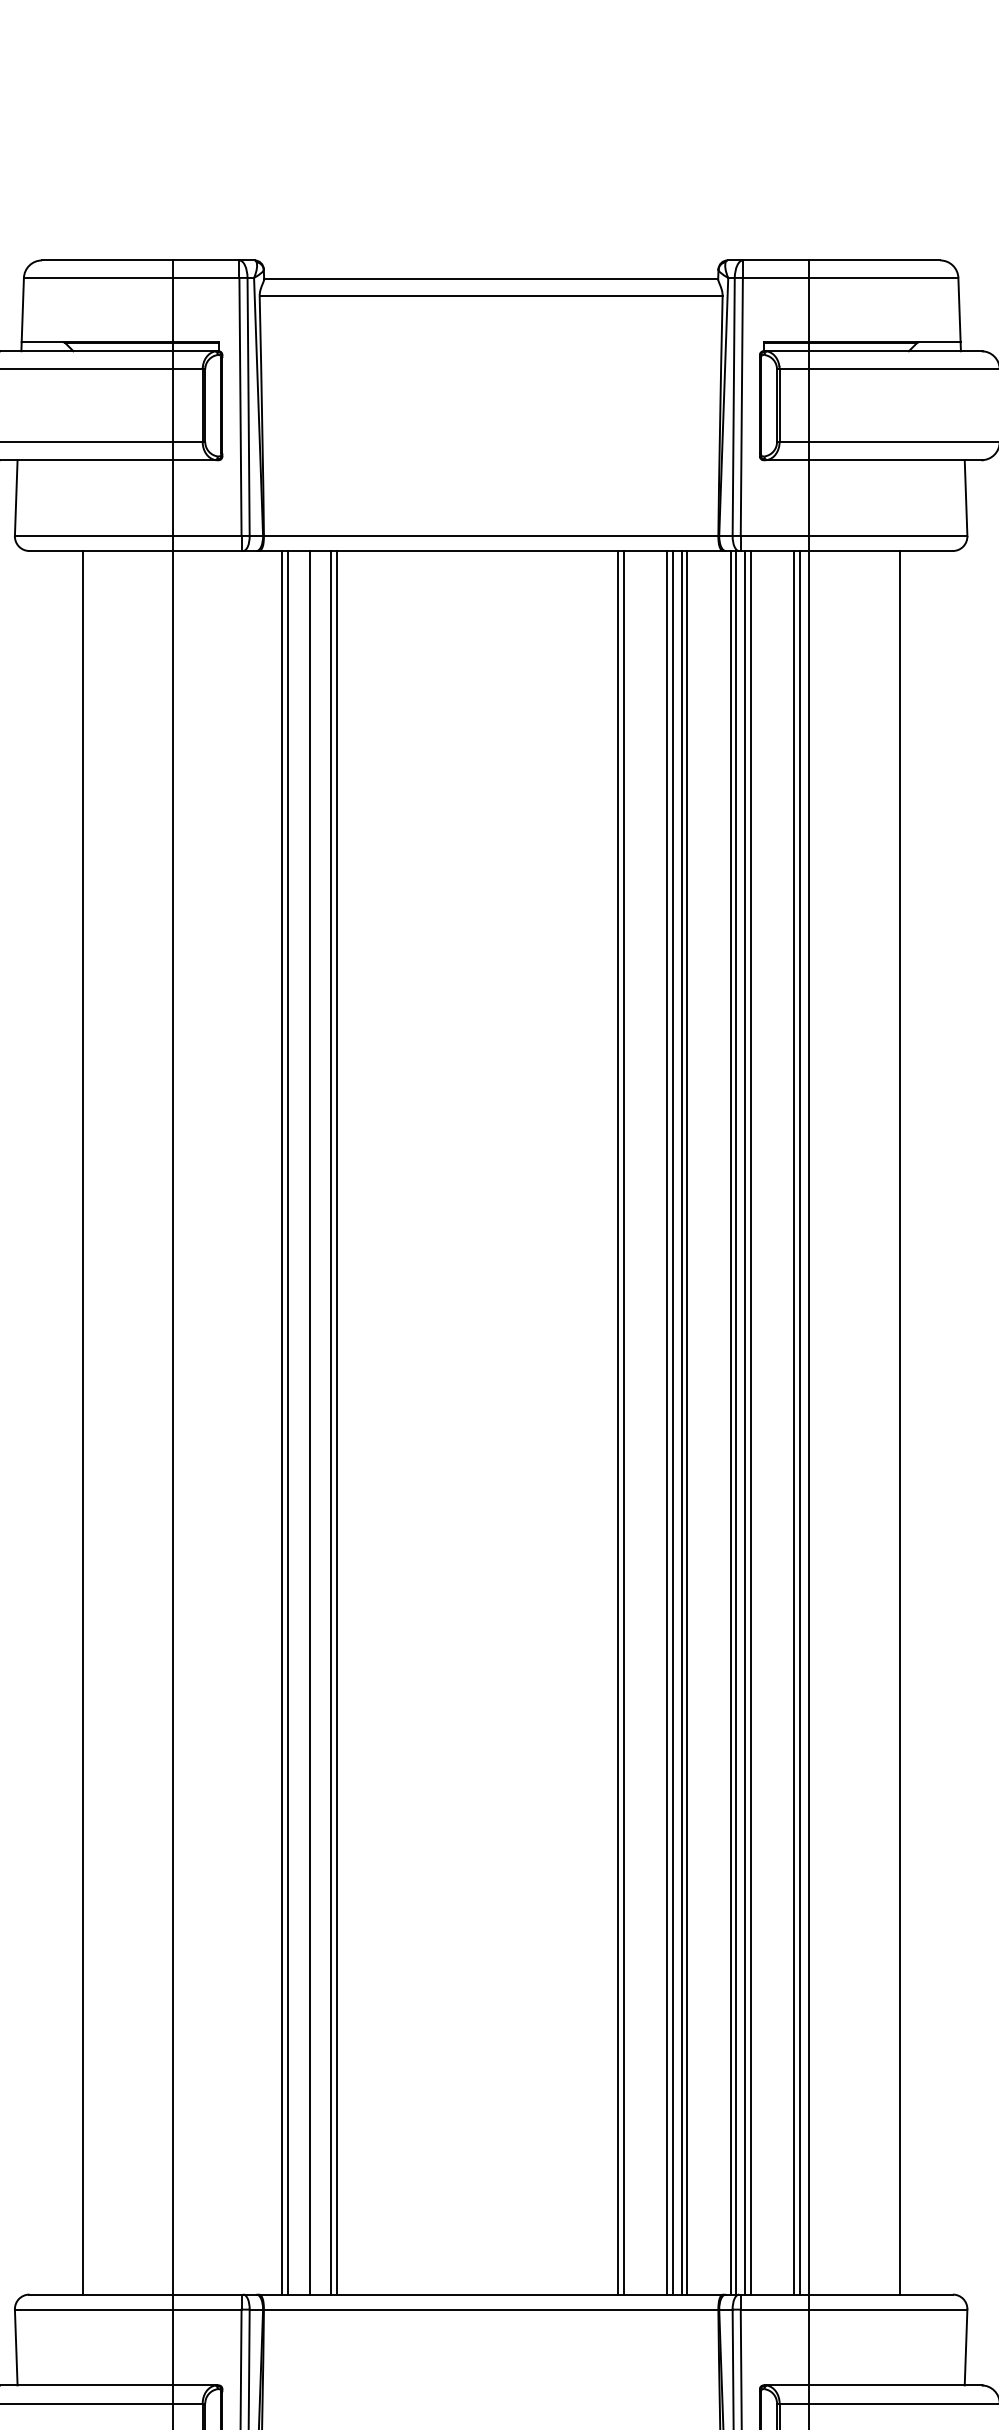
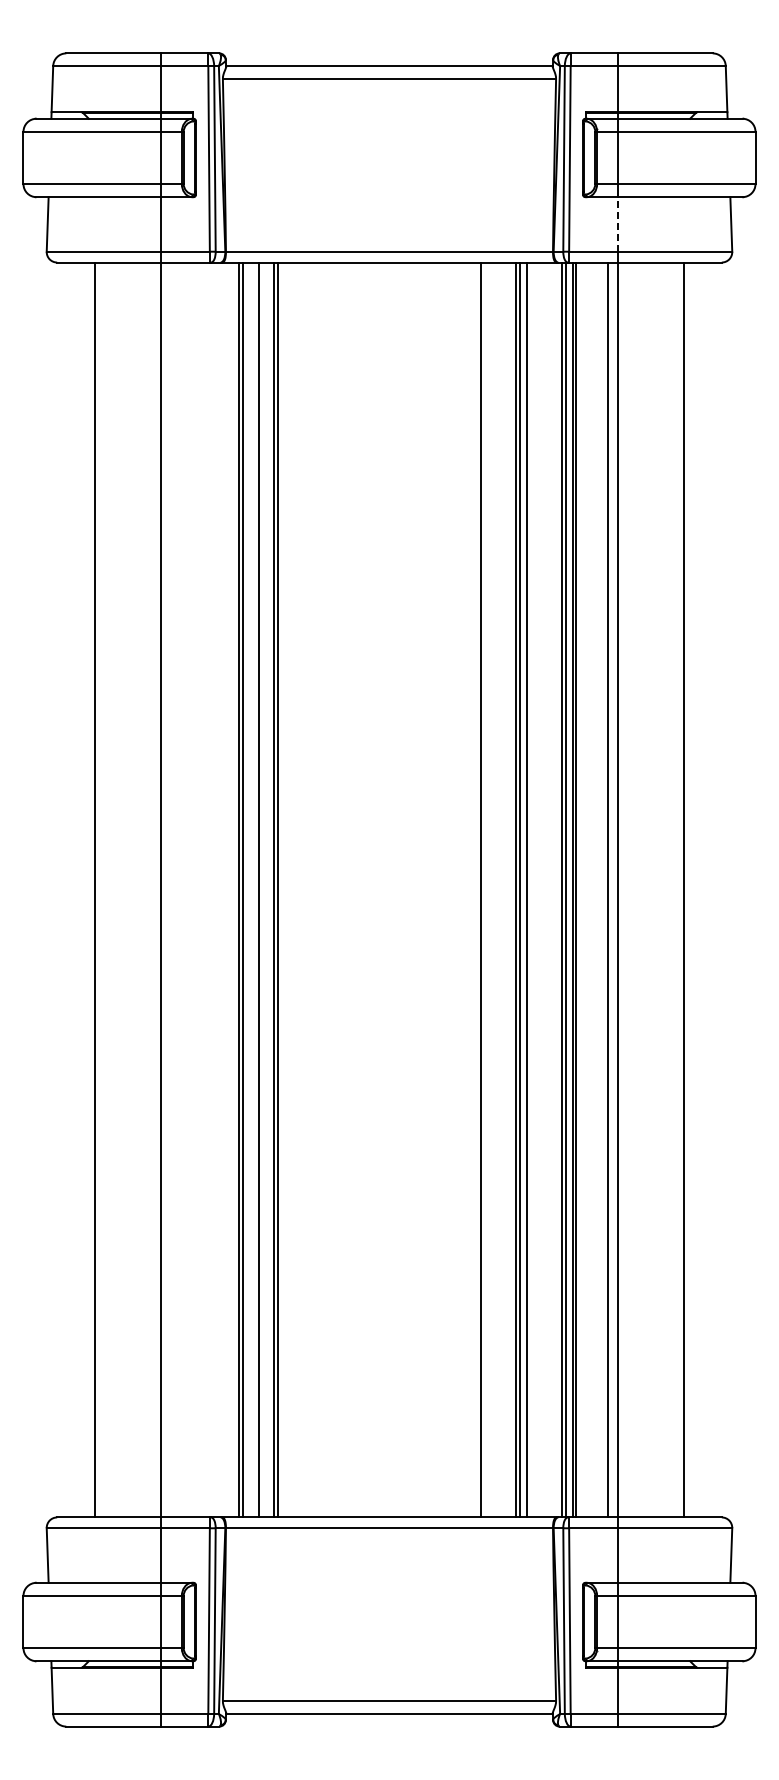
line: (809, 496) -> (618, 223), solid -> dashed
line: (623, 1422) -> (484, 889), removed
line: (687, 1422) -> (530, 889), removed
line: (799, 1422) -> (611, 889), removed

